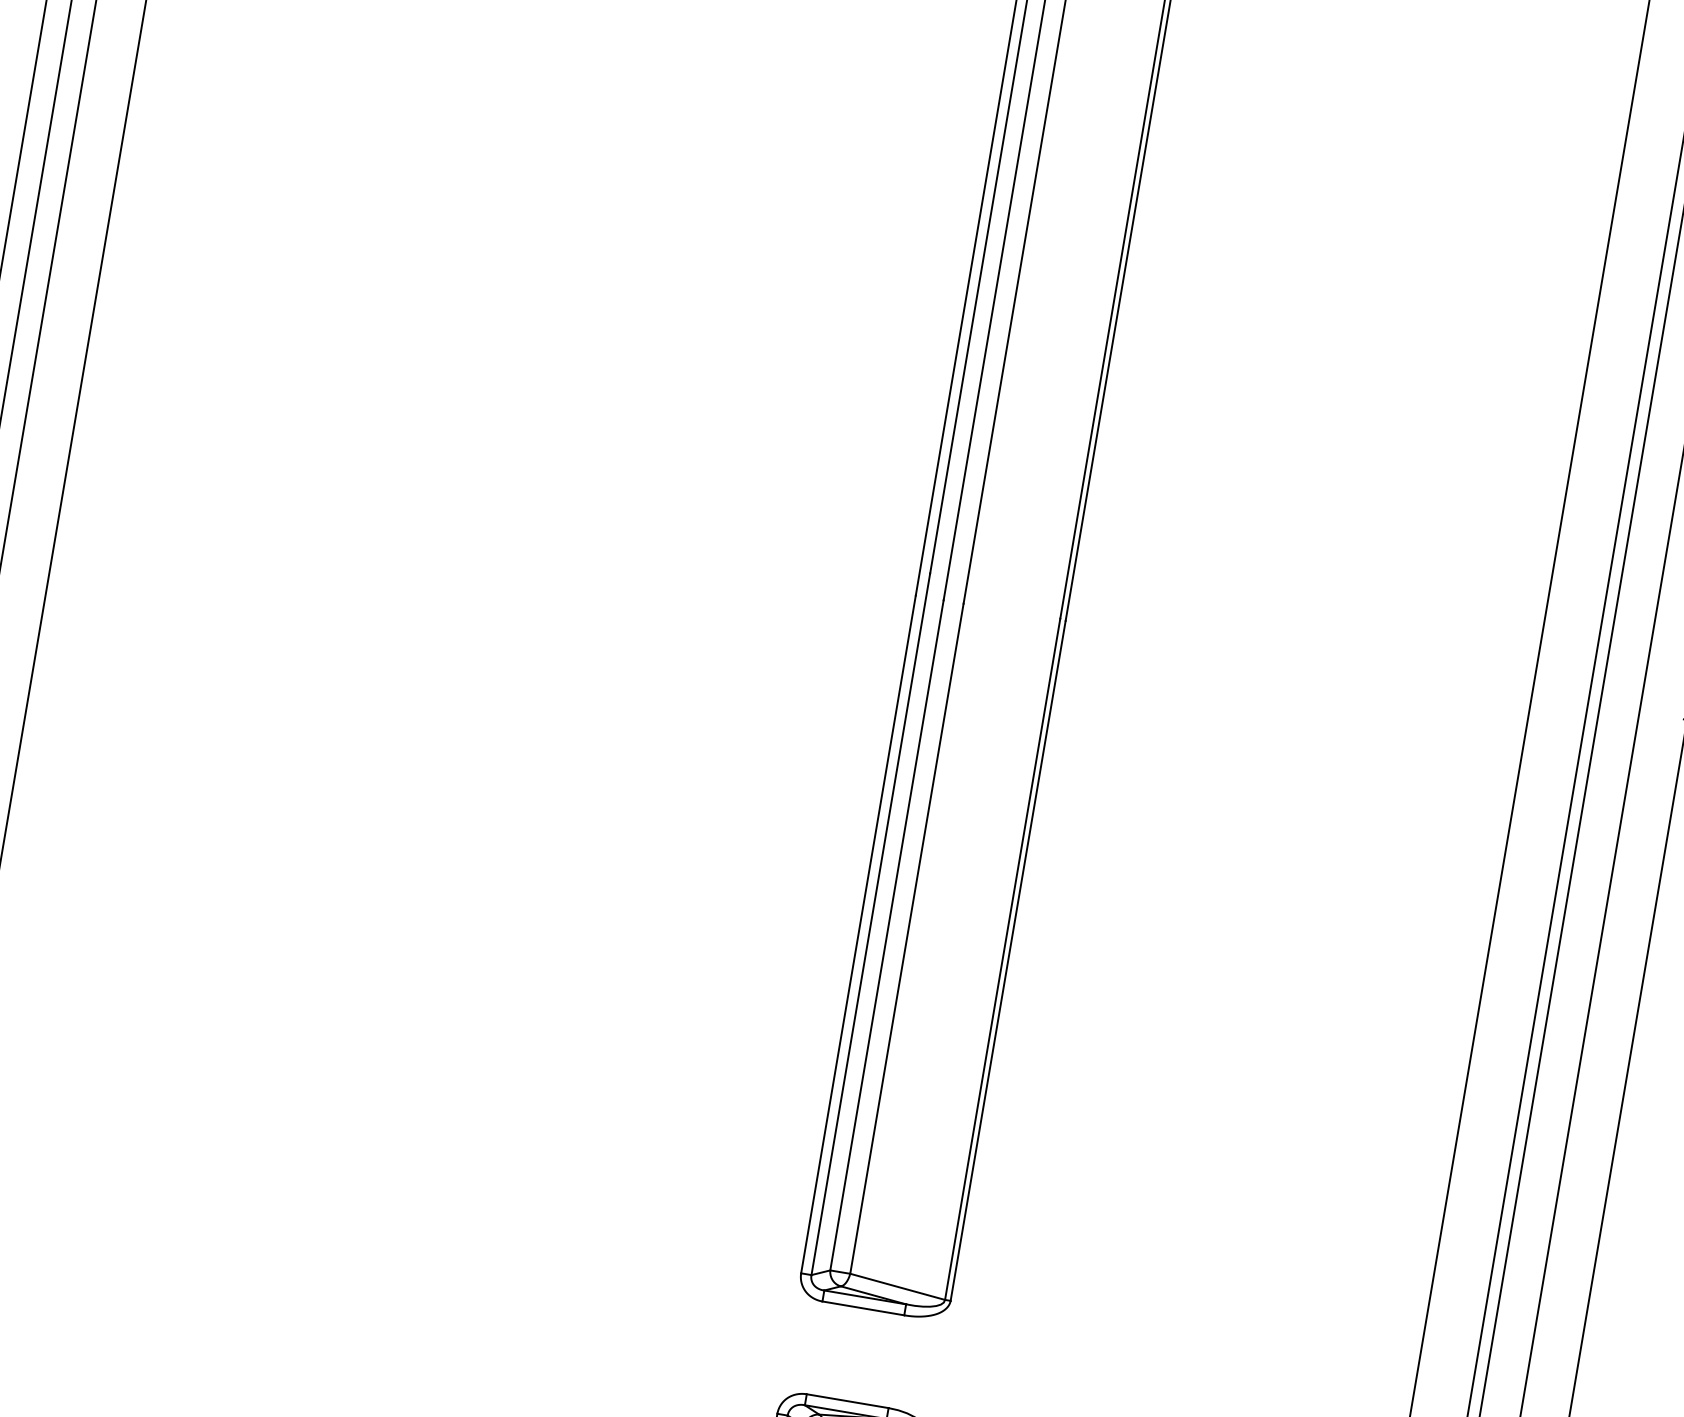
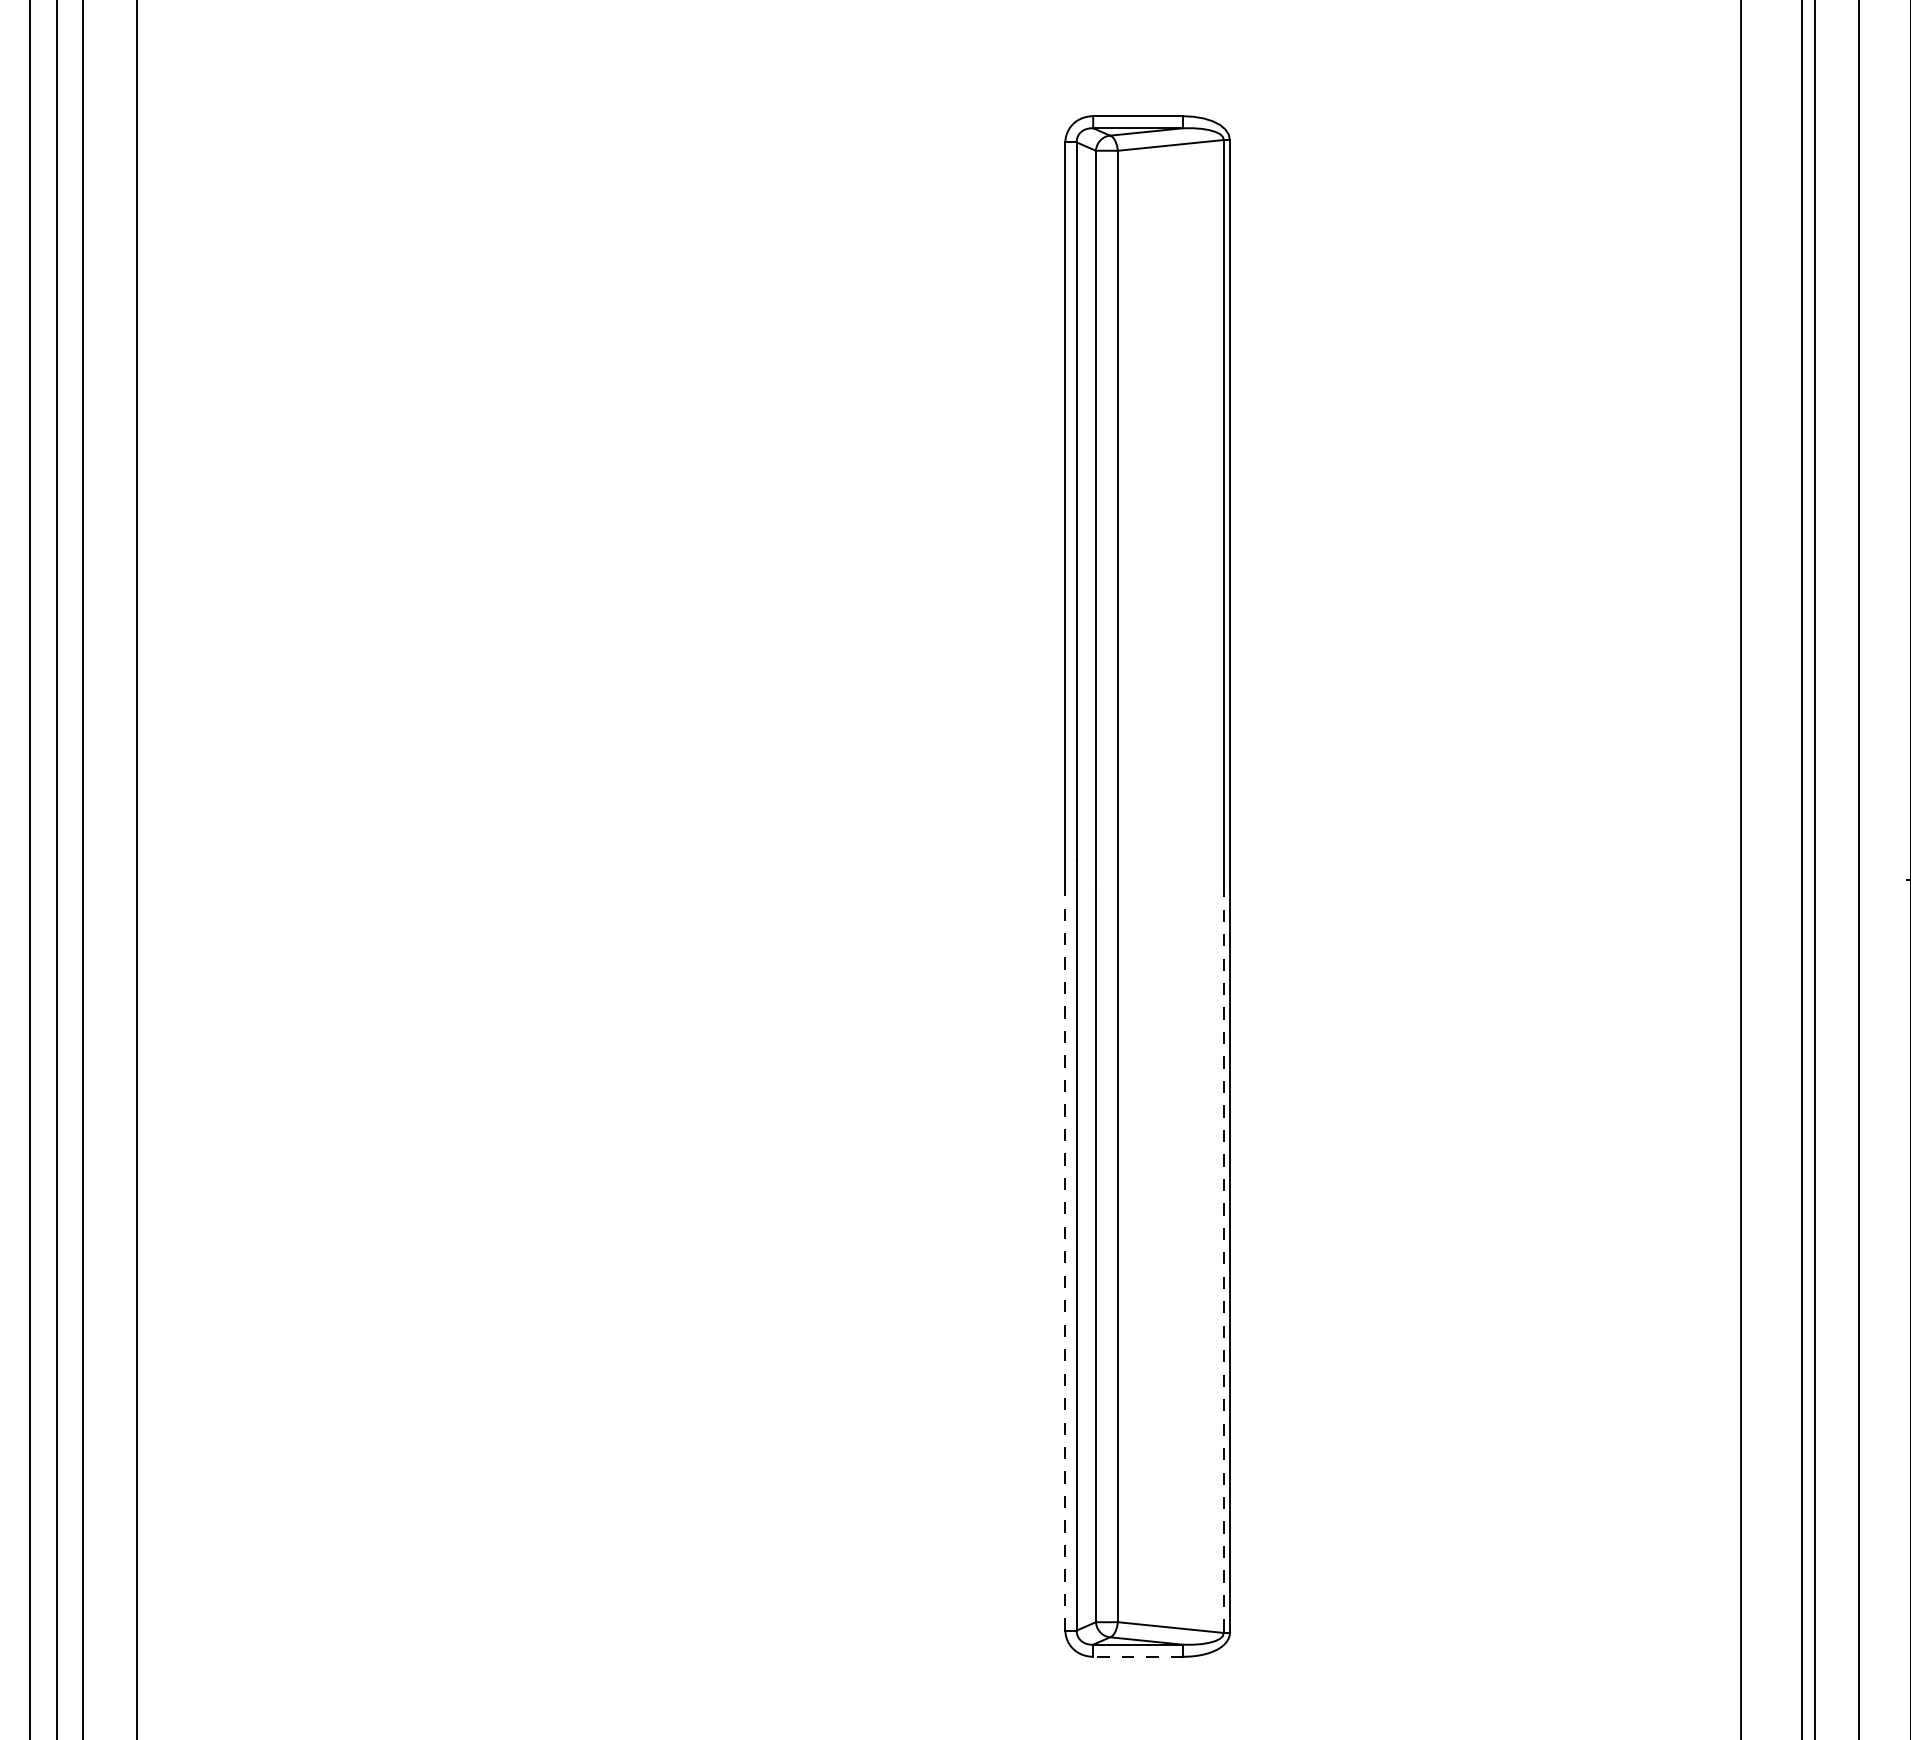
line: (858, 934) -> (1065, 1258), solid -> dashed
line: (1002, 959) -> (1223, 1259), solid -> dashed
line: (863, 1308) -> (1138, 1656), solid -> dashed

